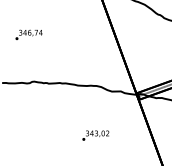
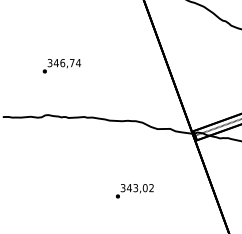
text: (28, 34) -> (61, 65), moved

